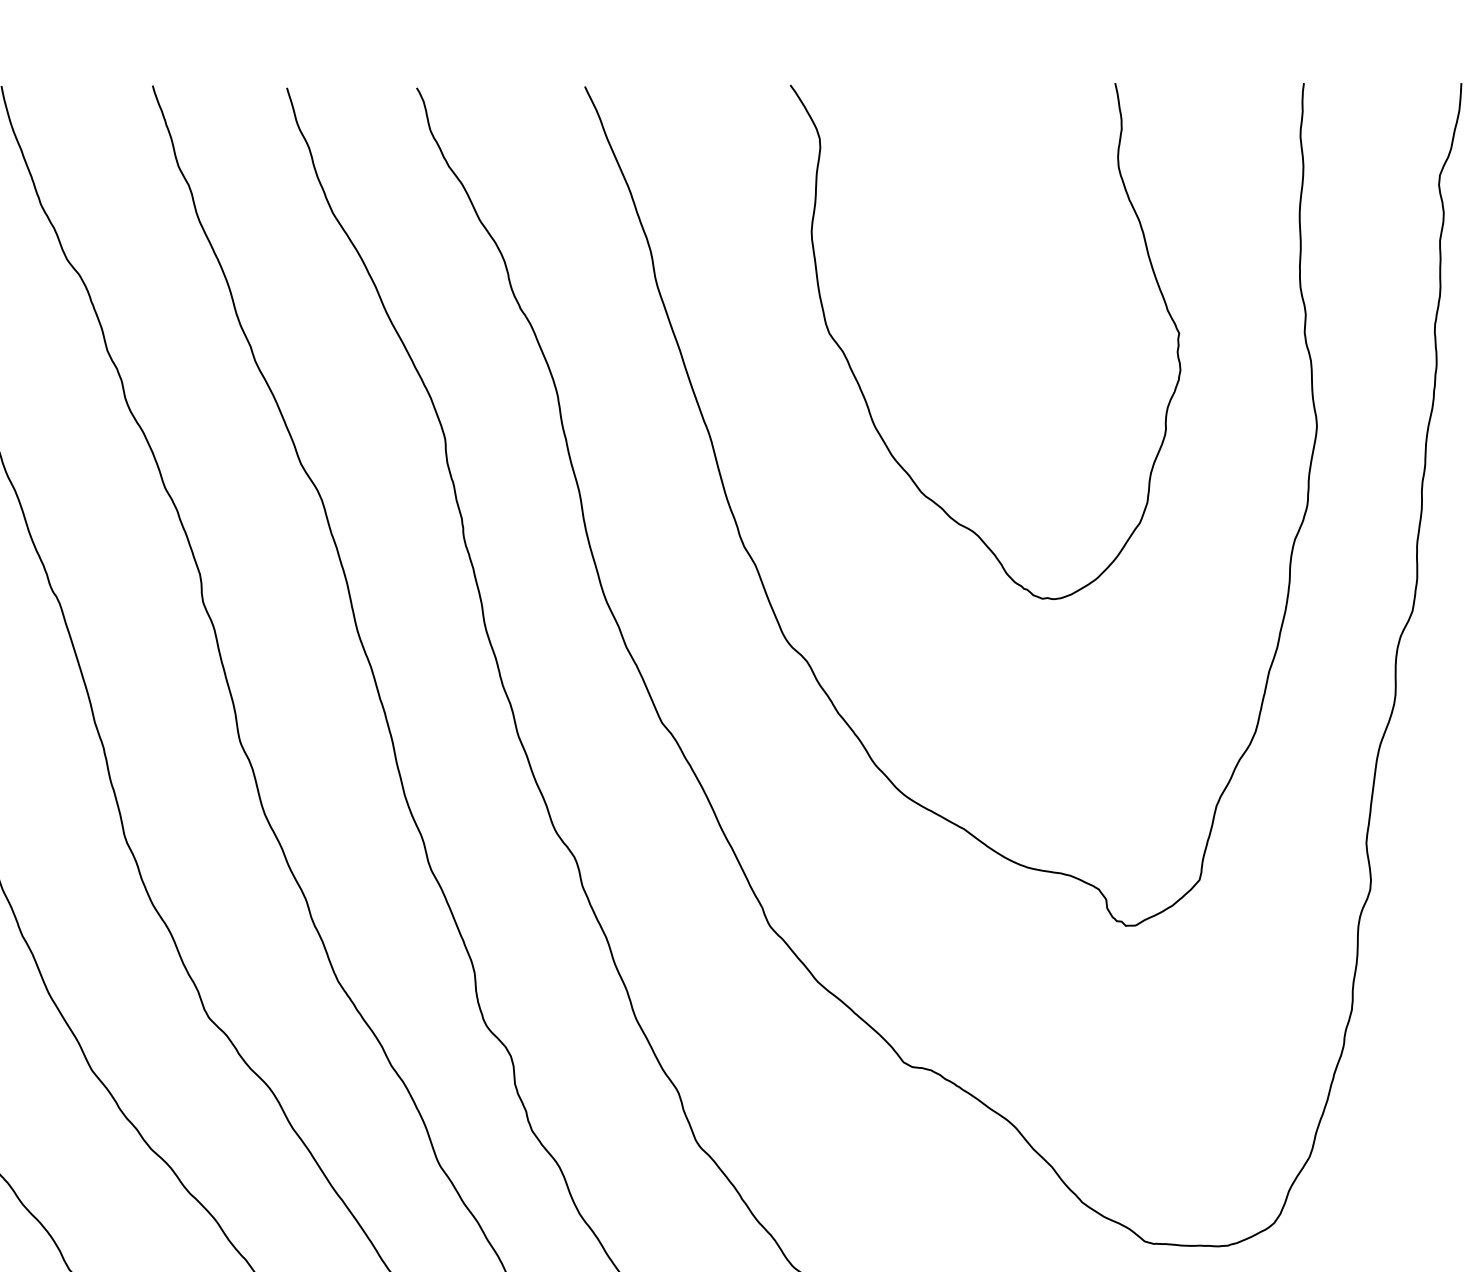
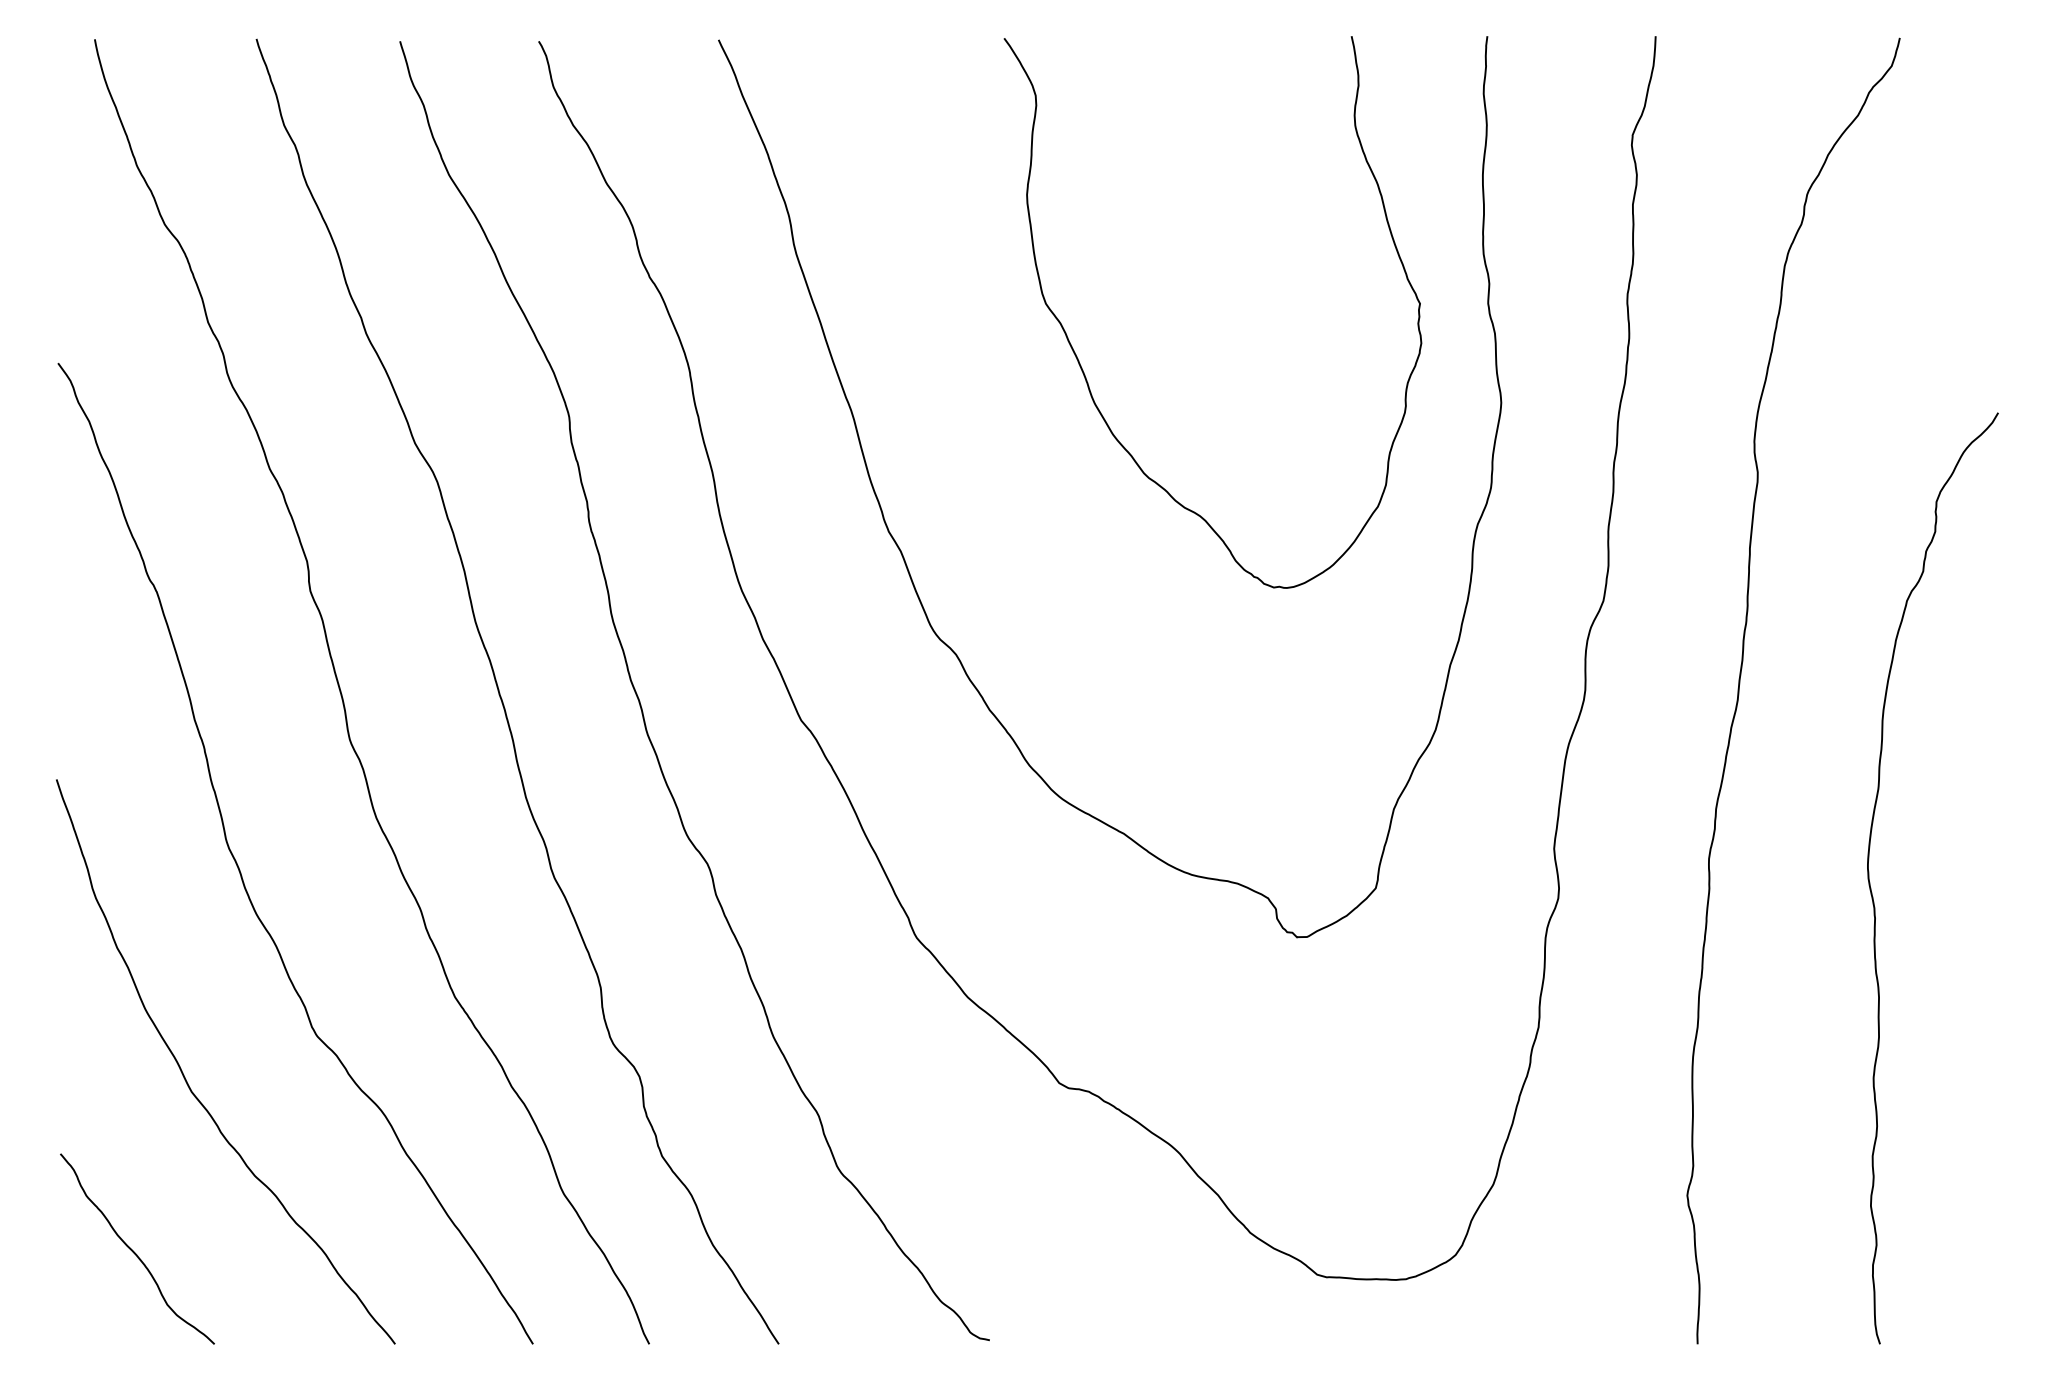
curve: (863, 392) -> (1082, 367), moved

